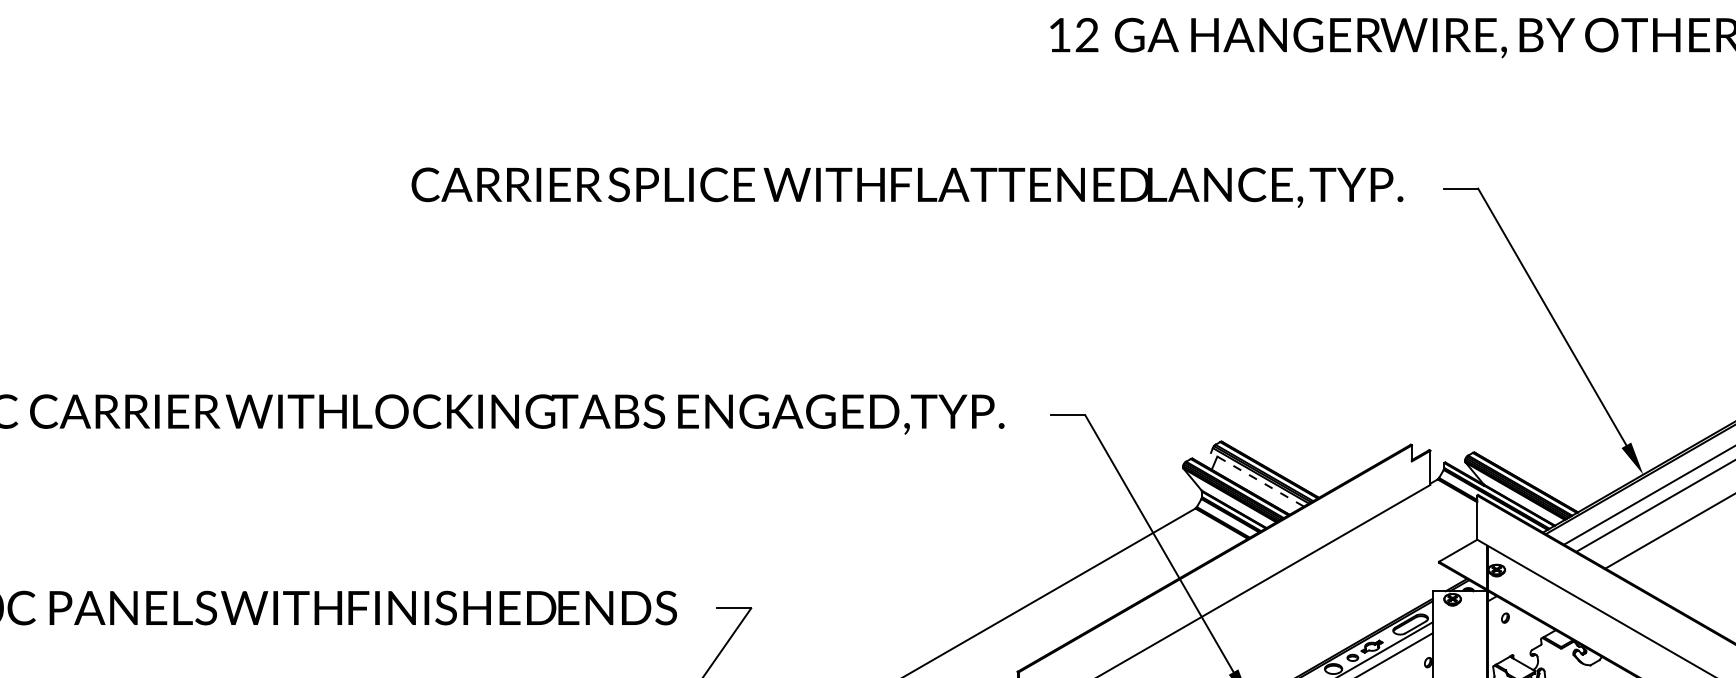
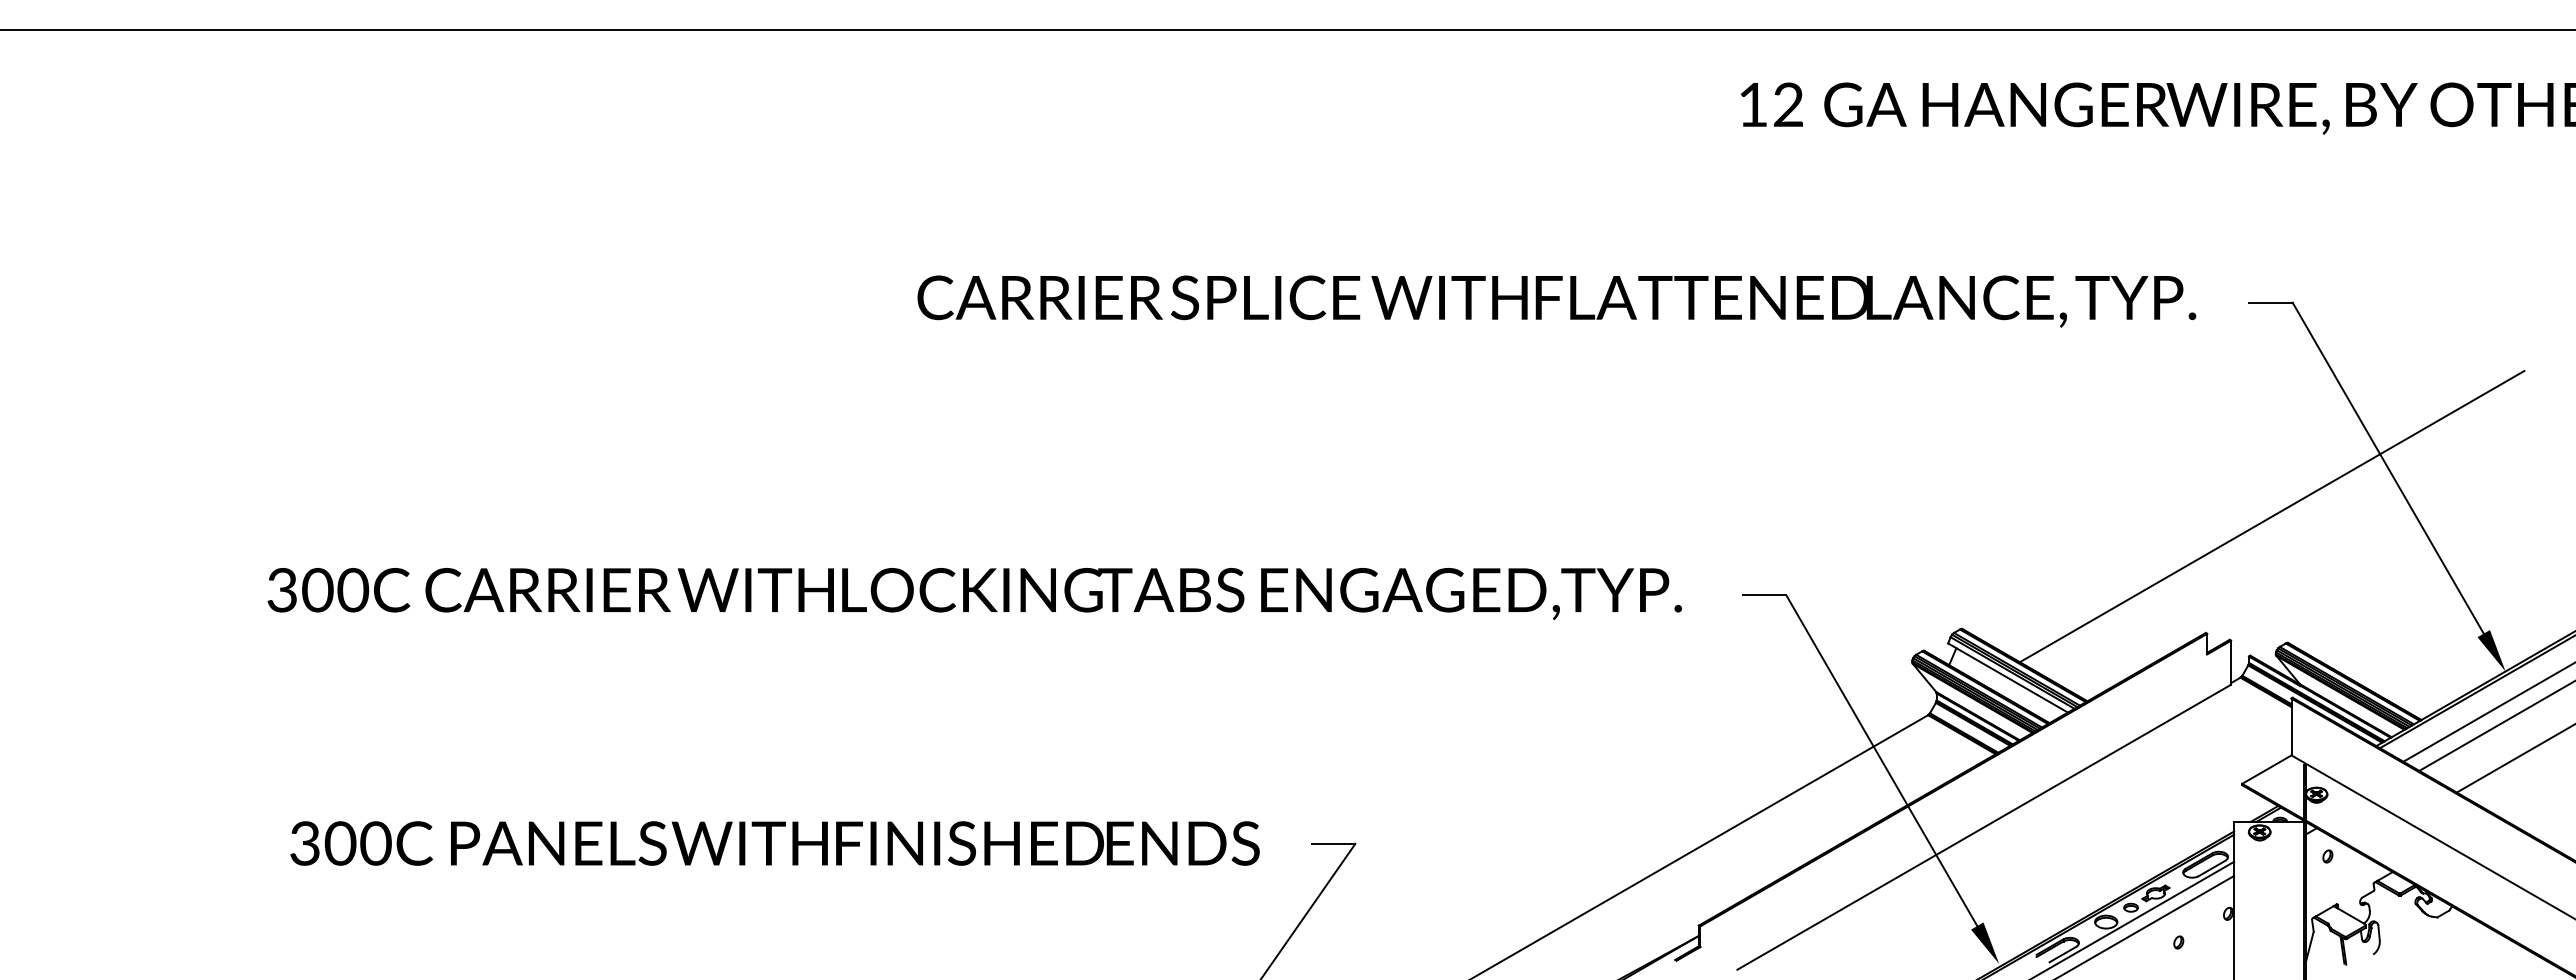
line: (1461, 354) -> (2271, 516), added
line: (1257, 479) -> (2007, 677), dashed -> solid

